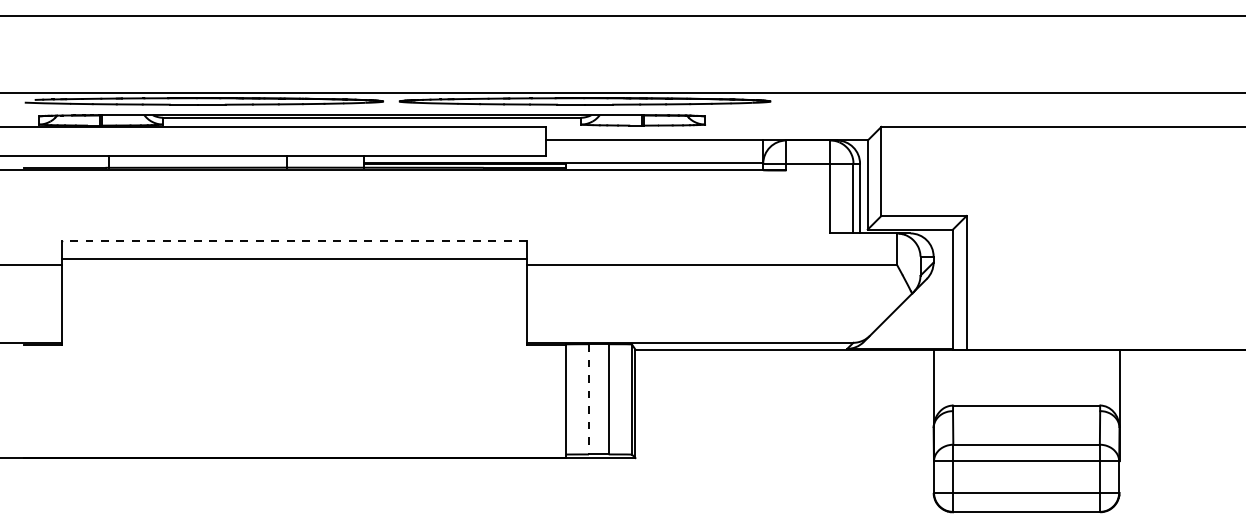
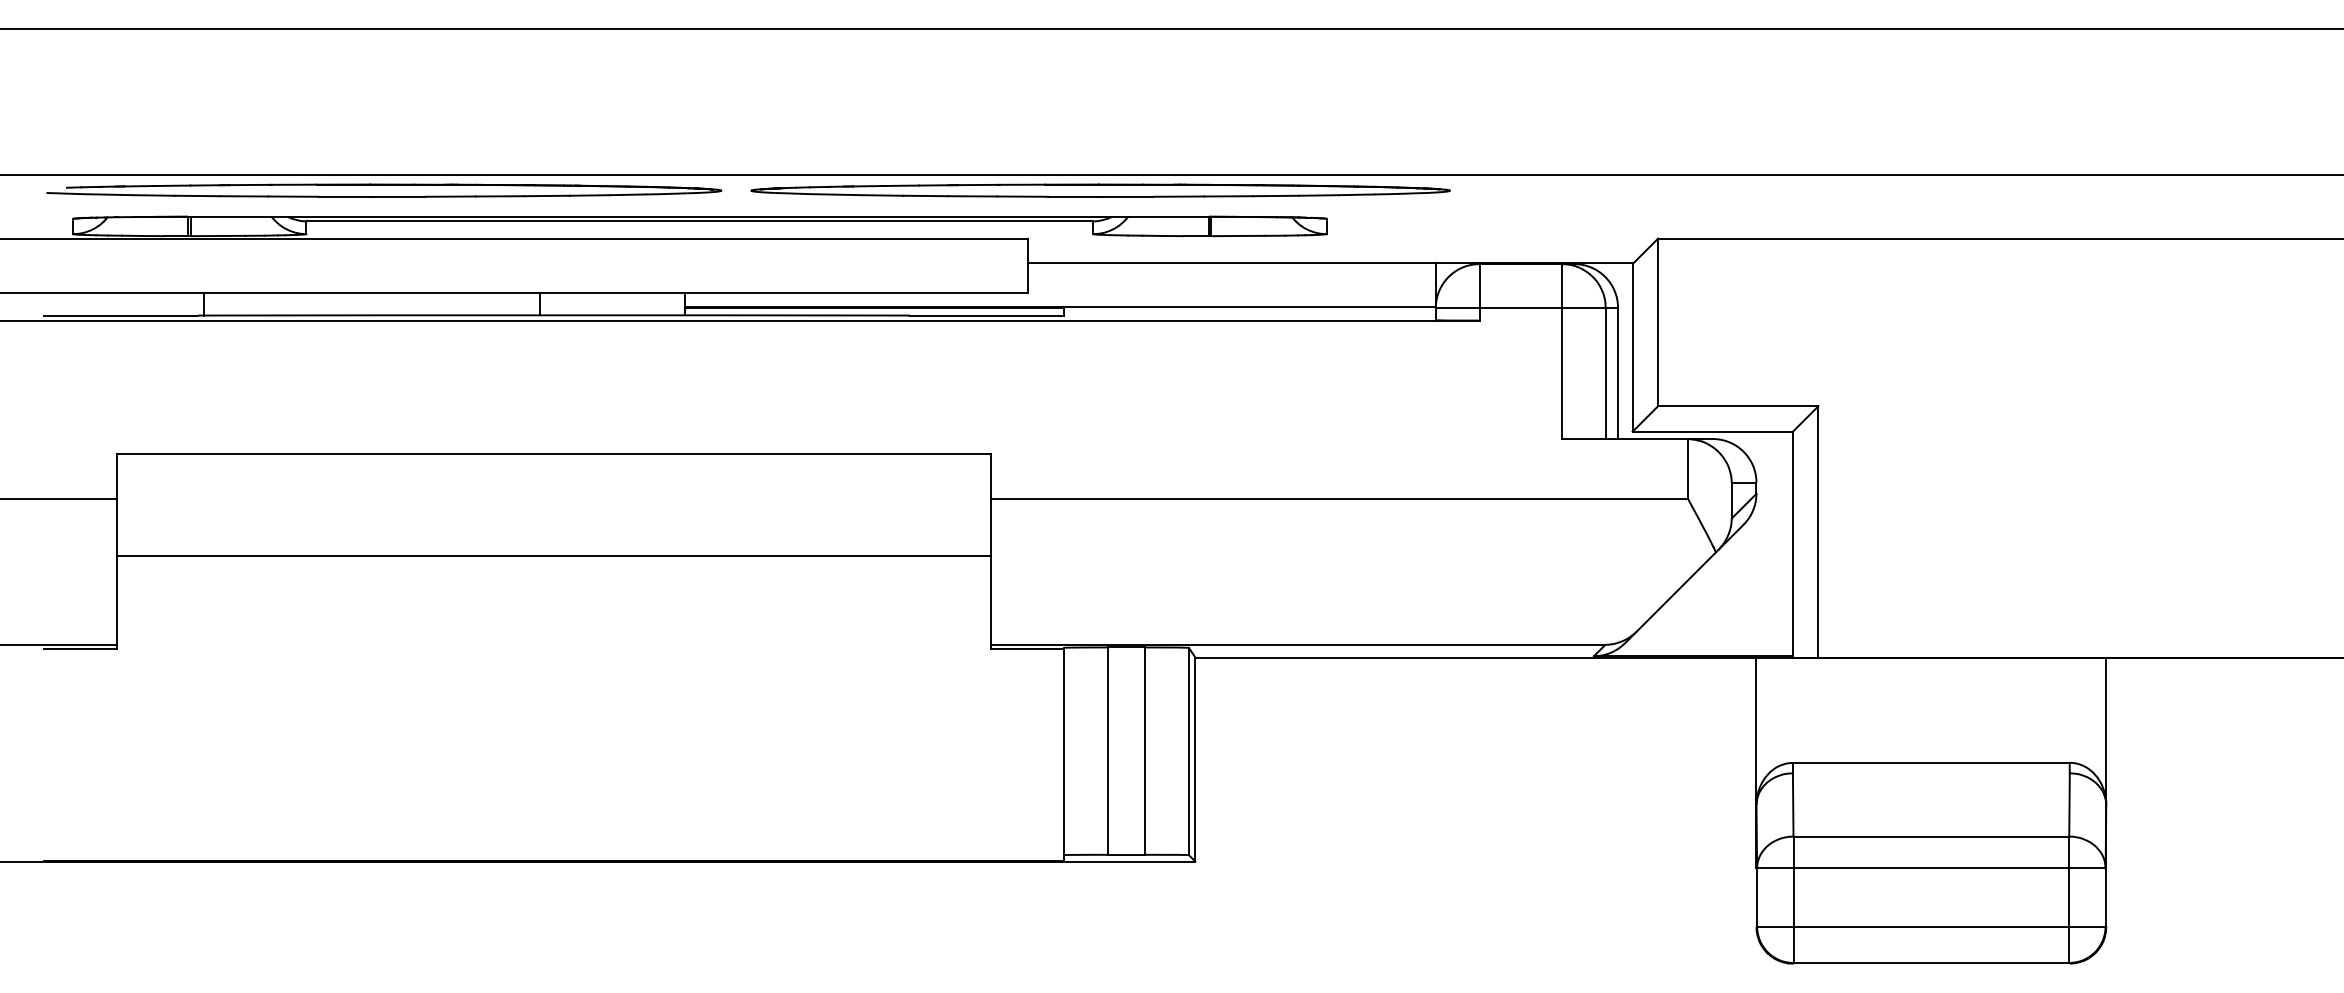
line: (294, 241) -> (553, 454), dashed -> solid
line: (294, 259) -> (553, 555), moved
line: (588, 399) -> (1107, 751), dashed -> solid

